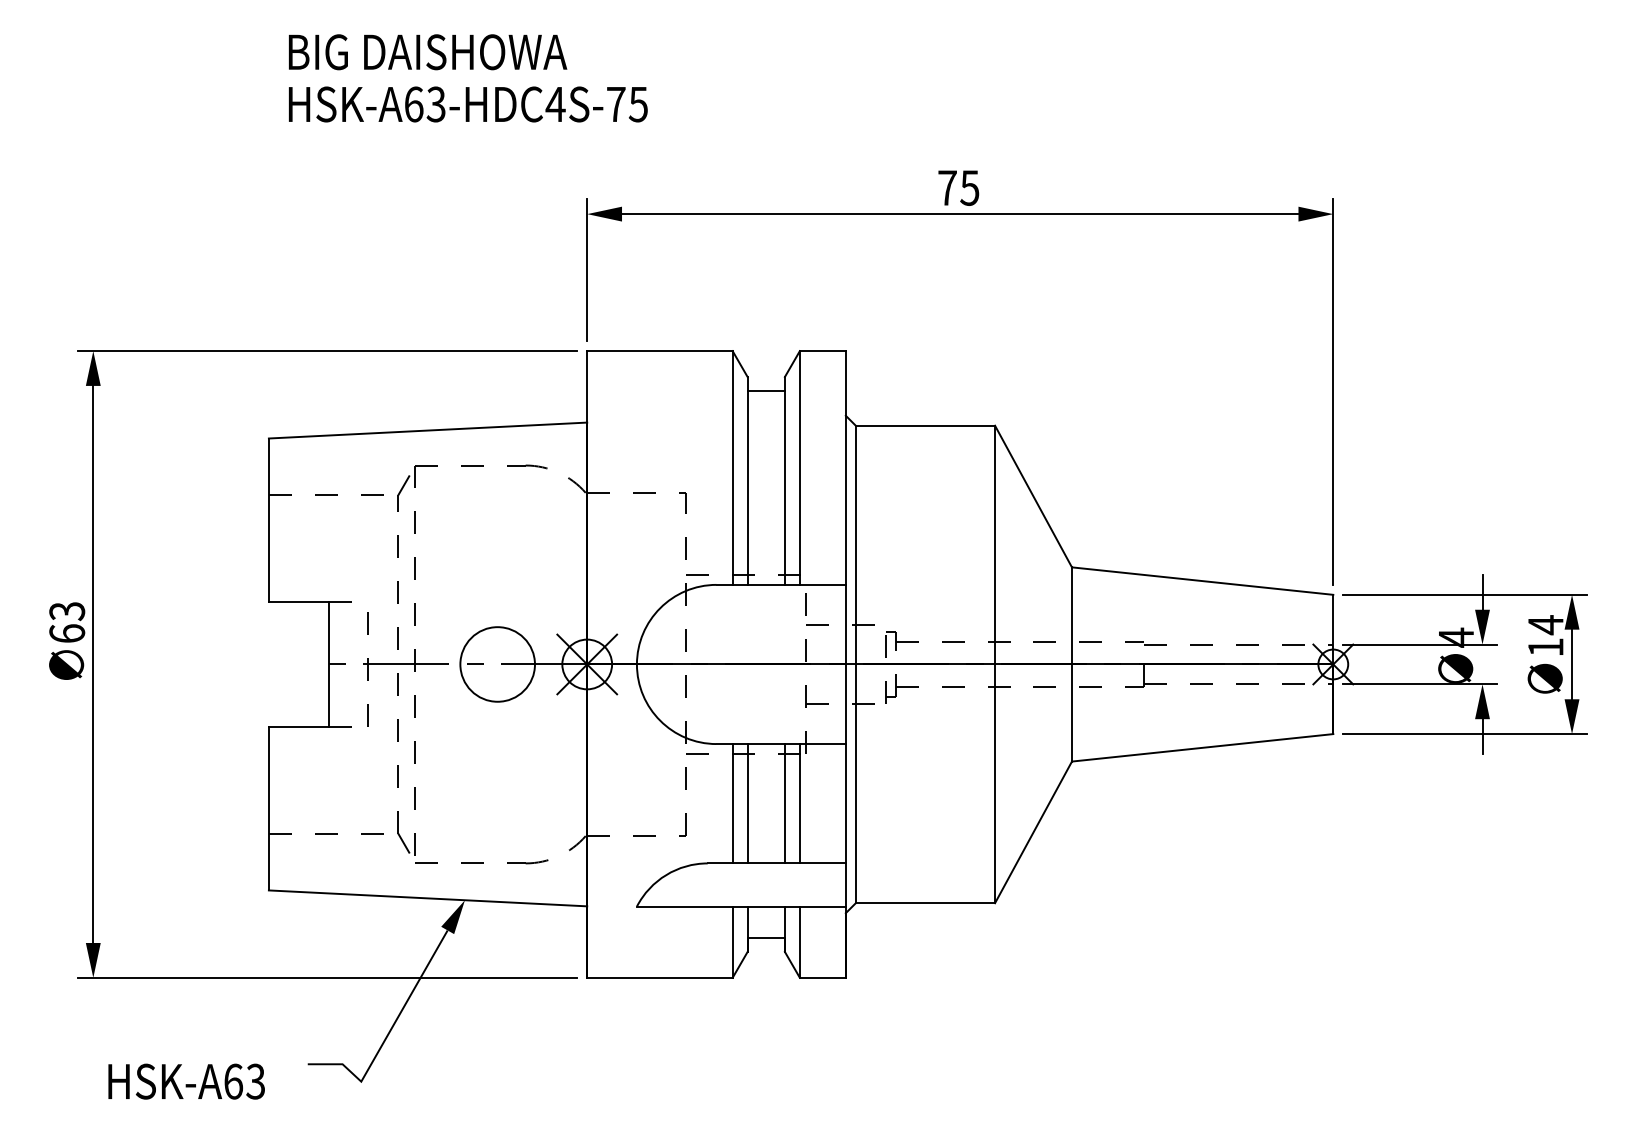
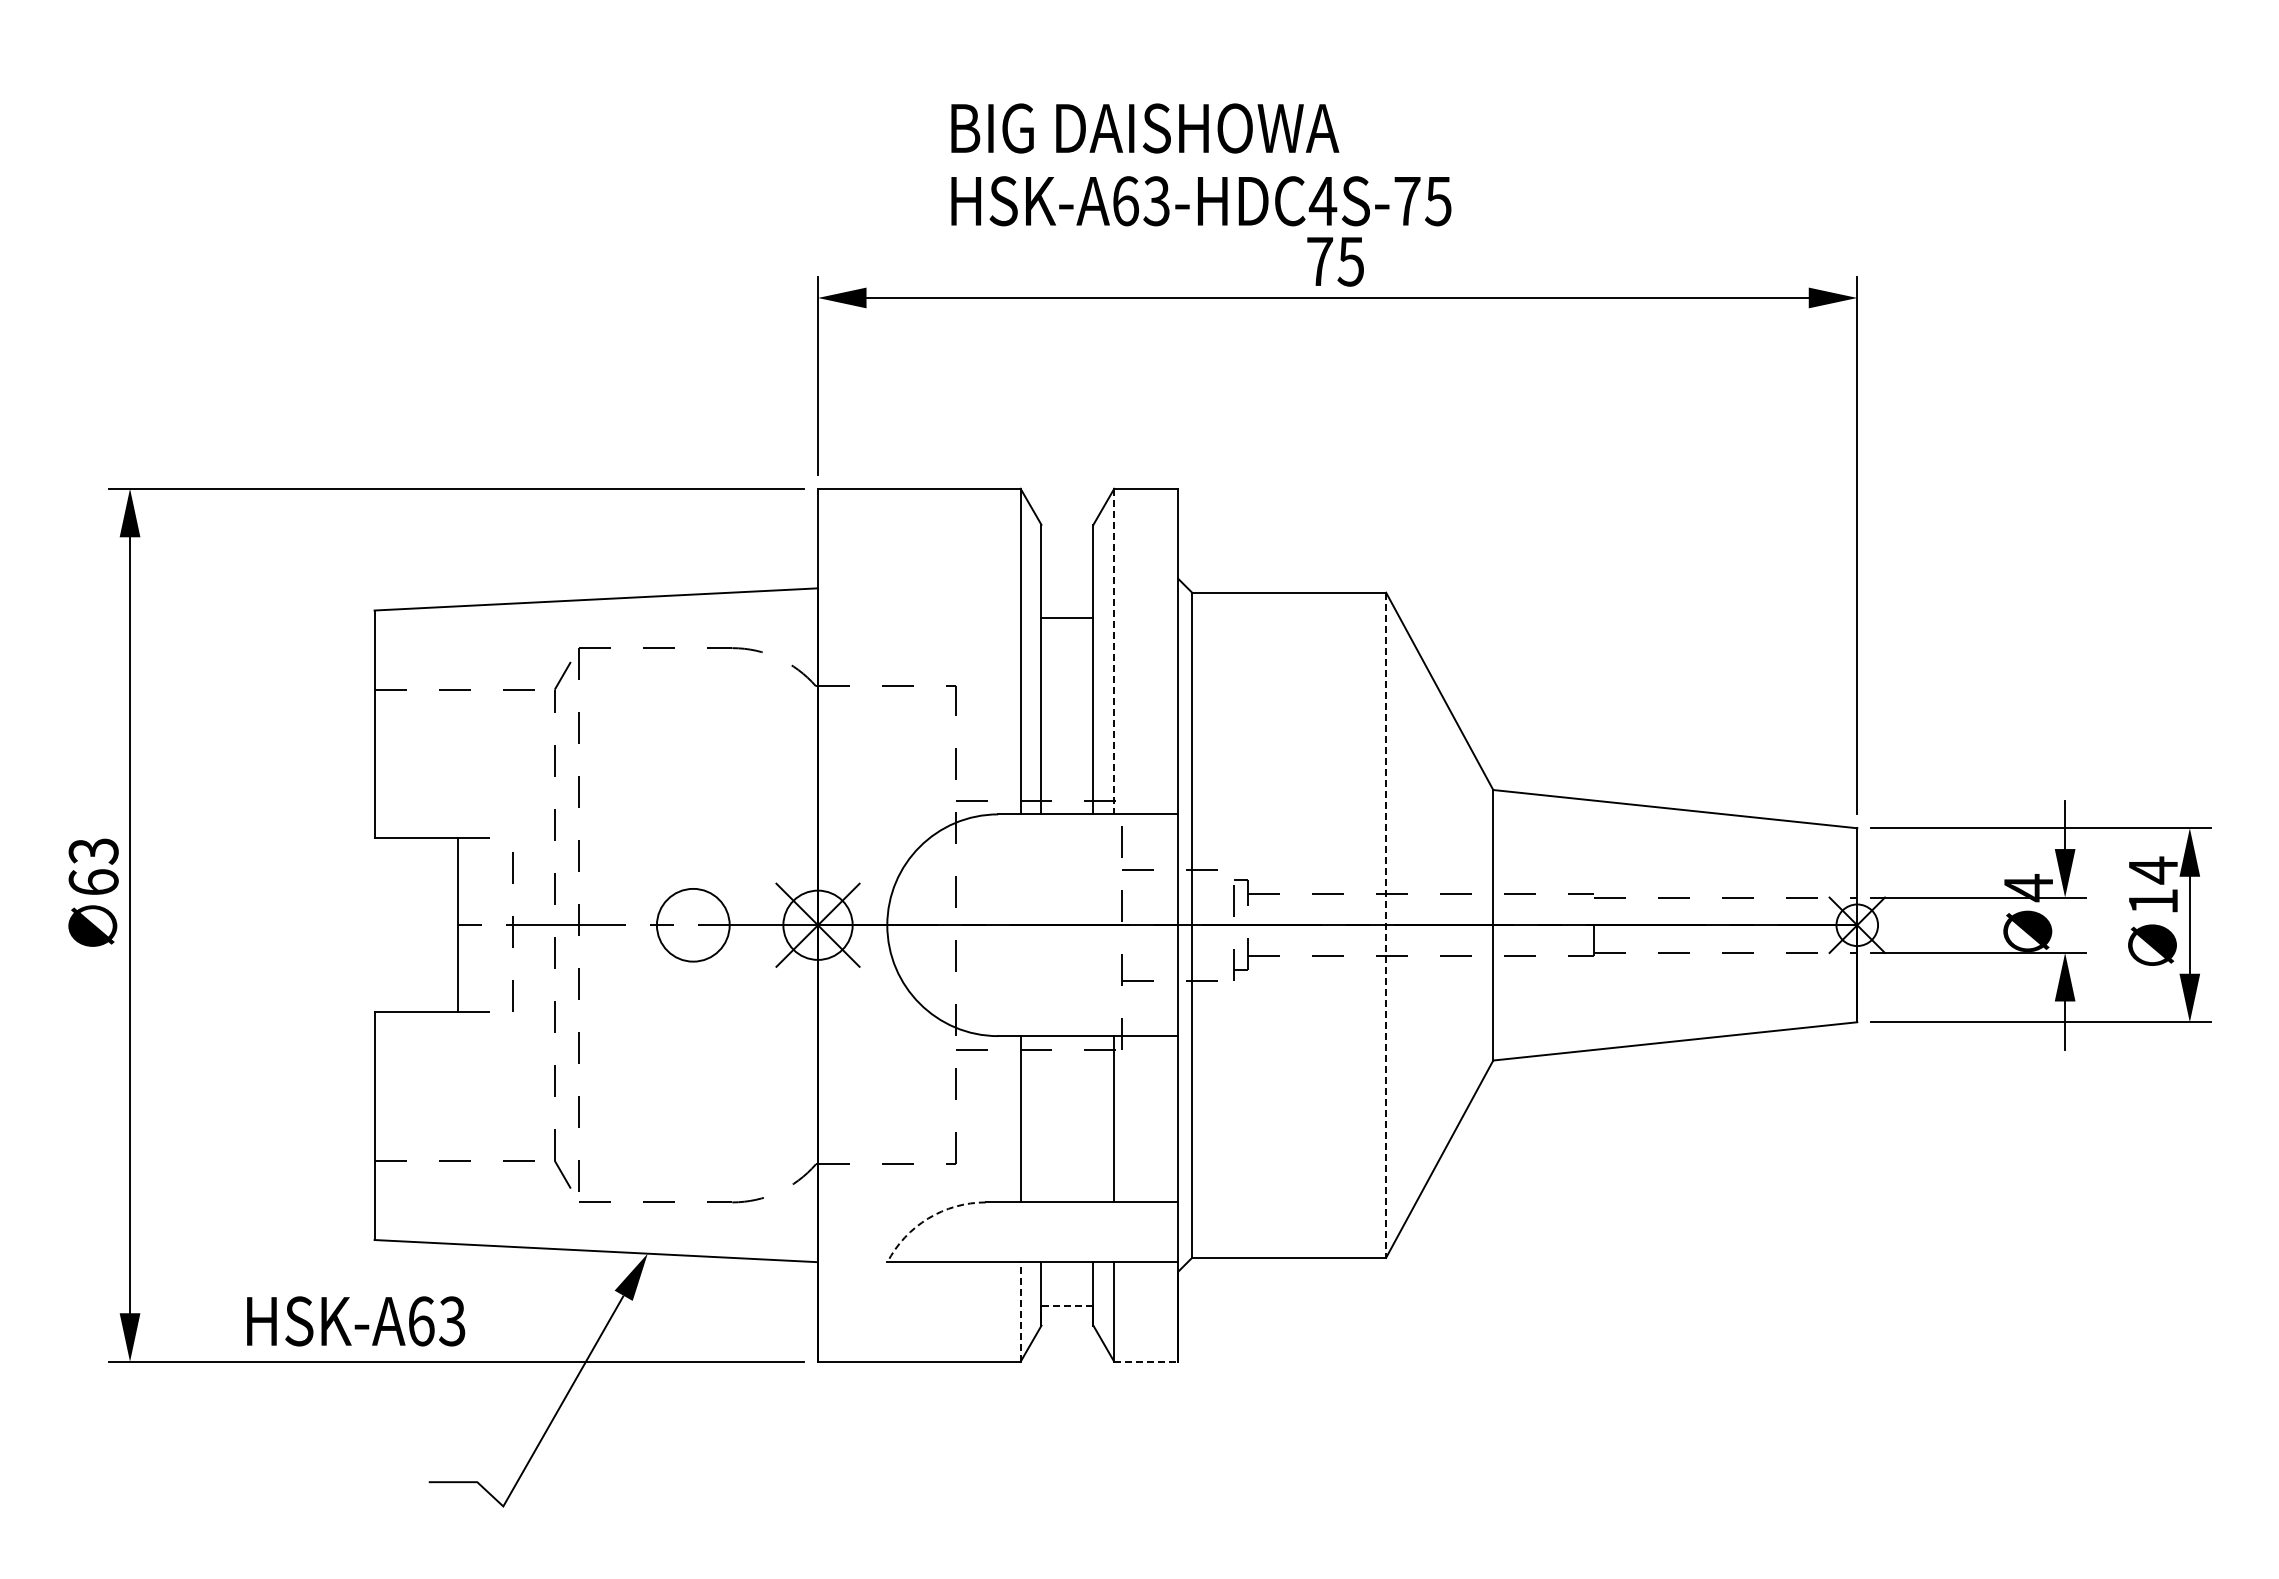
text: (468, 78) -> (1201, 164), moved
line: (766, 391) -> (1067, 618), moved
line: (800, 467) -> (1114, 651), solid -> dashed
circle: (497, 664) -> (693, 925), size x0.7
line: (995, 664) -> (1386, 925), solid -> dashed
line: (747, 803) -> (1041, 1119), removed
line: (784, 803) -> (1093, 1119), removed
arc: (666, 874) -> (928, 1218), solid -> dashed
line: (766, 938) -> (1067, 1306), solid -> dashed
line: (732, 942) -> (1020, 1312), solid -> dashed
line: (823, 977) -> (1146, 1361), solid -> dashed
text: (186, 1081) -> (356, 1321), moved

